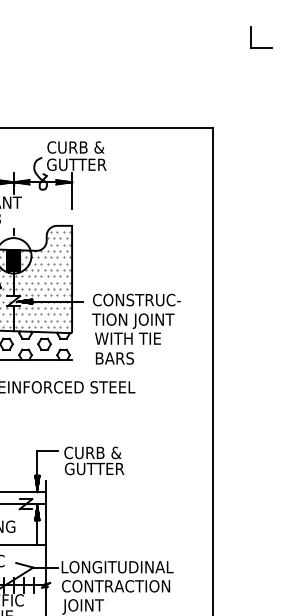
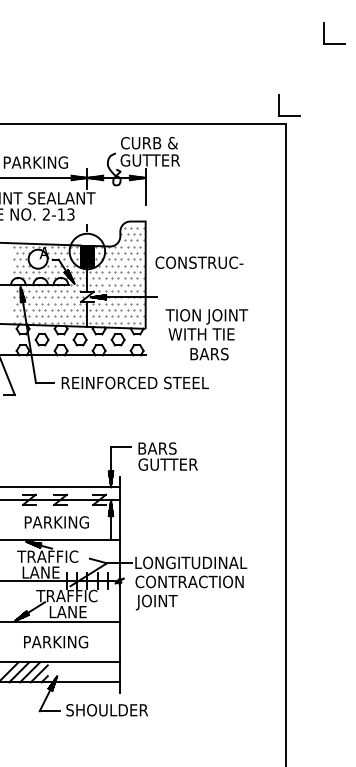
part: (205, 109) -> (279, 105), added
text: (136, 299) -> (199, 262), moved
text: (114, 358) -> (209, 354), moved
text: (92, 452) -> (166, 448), CURB & -> BARS

